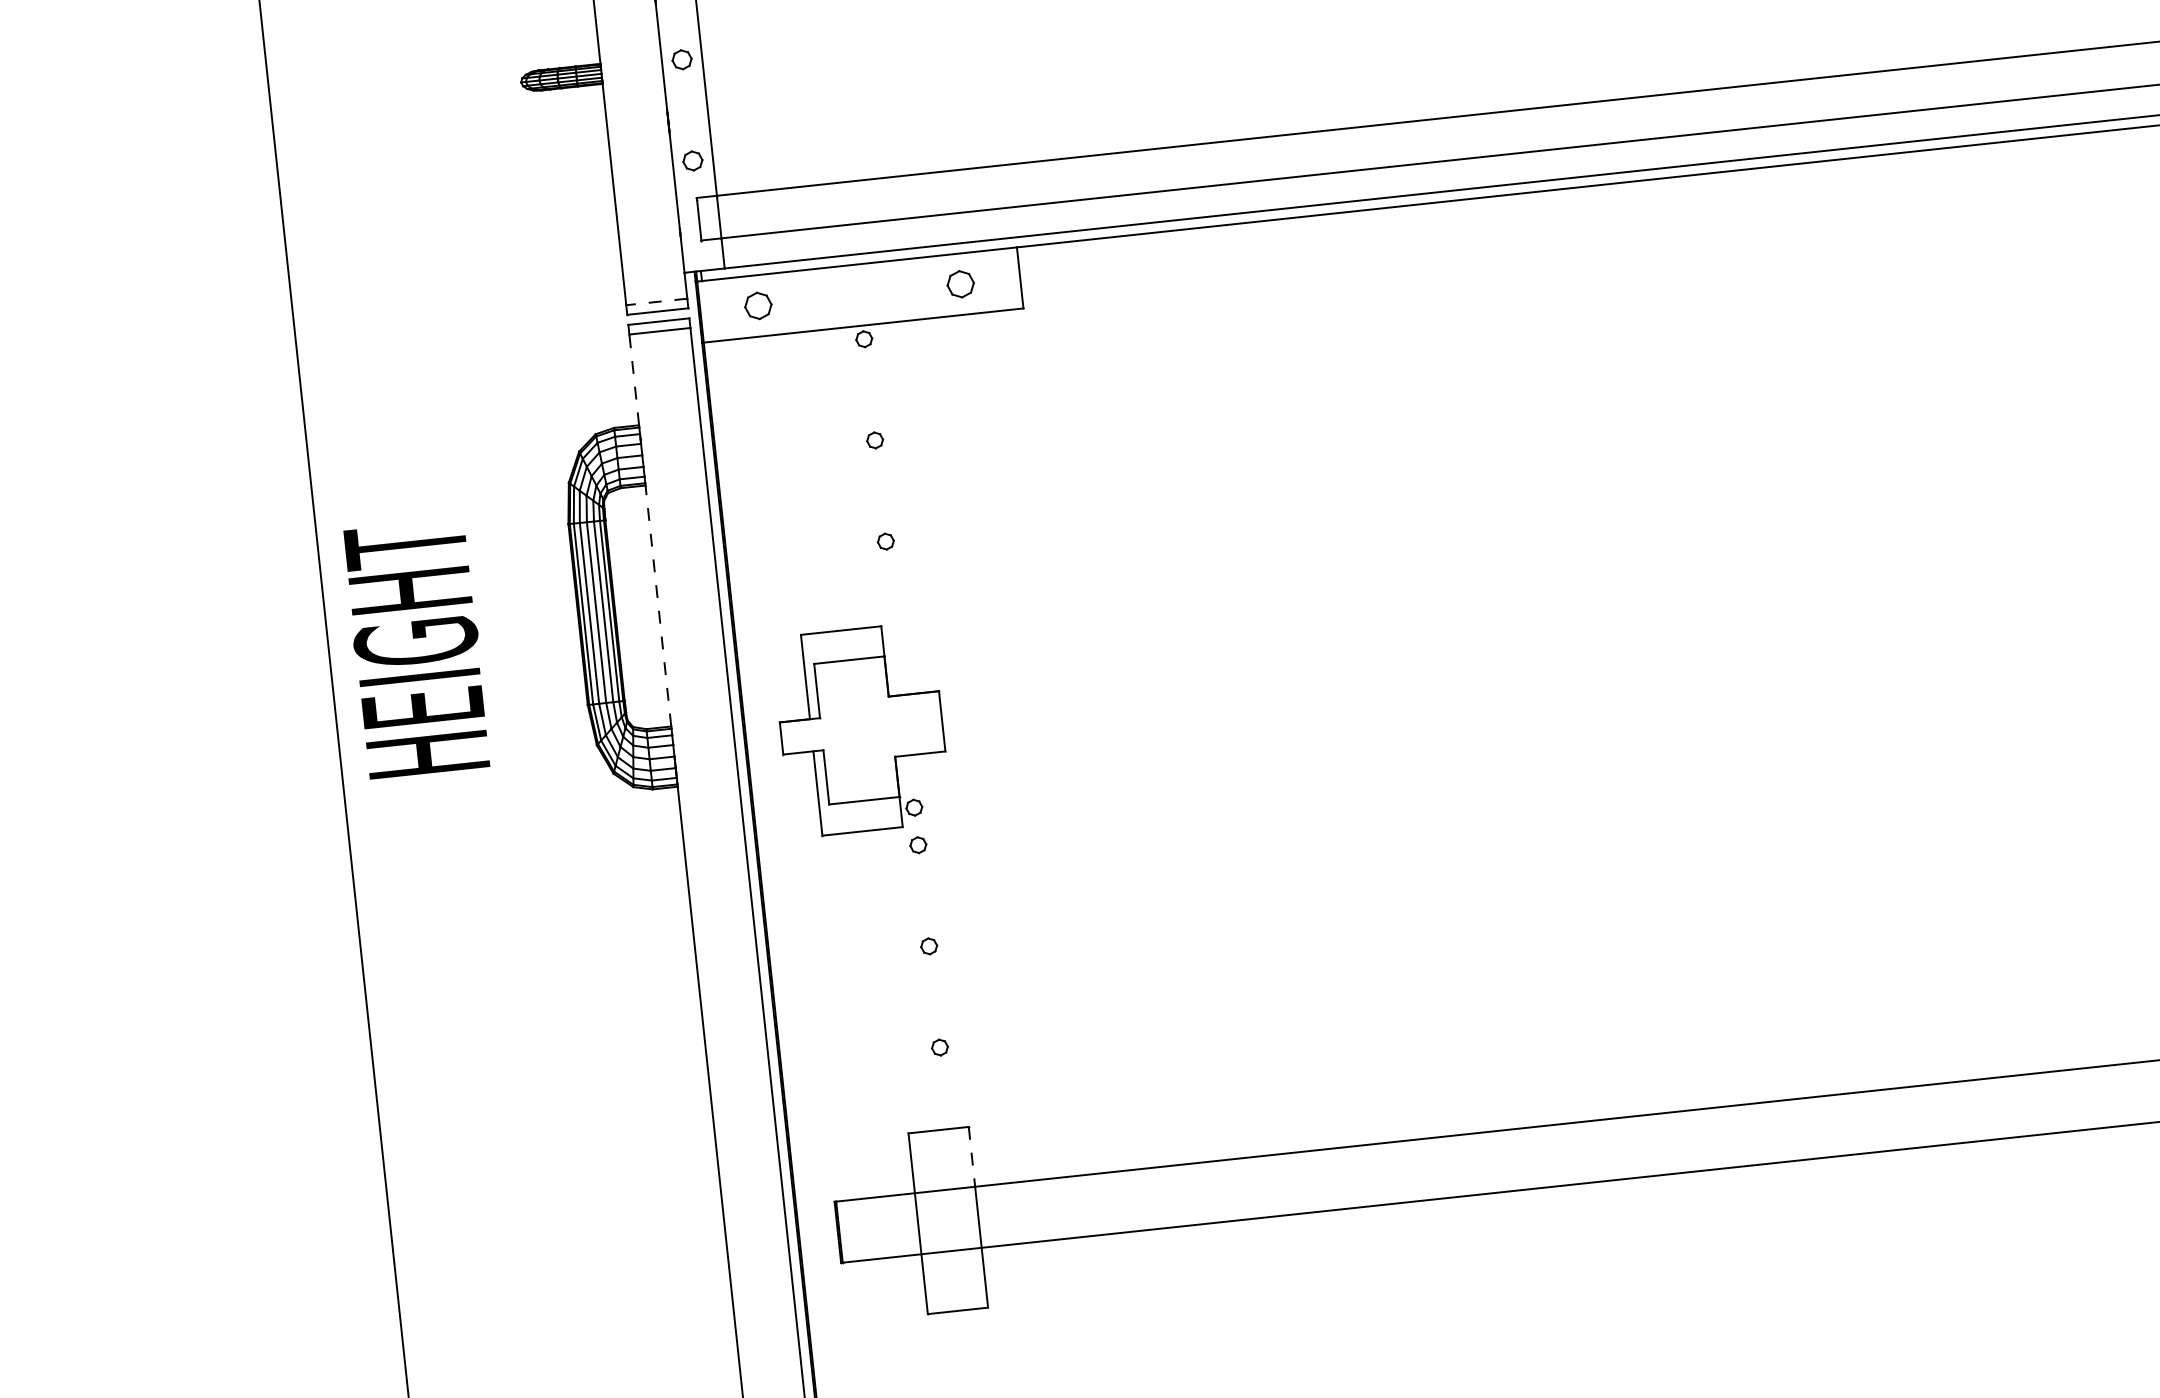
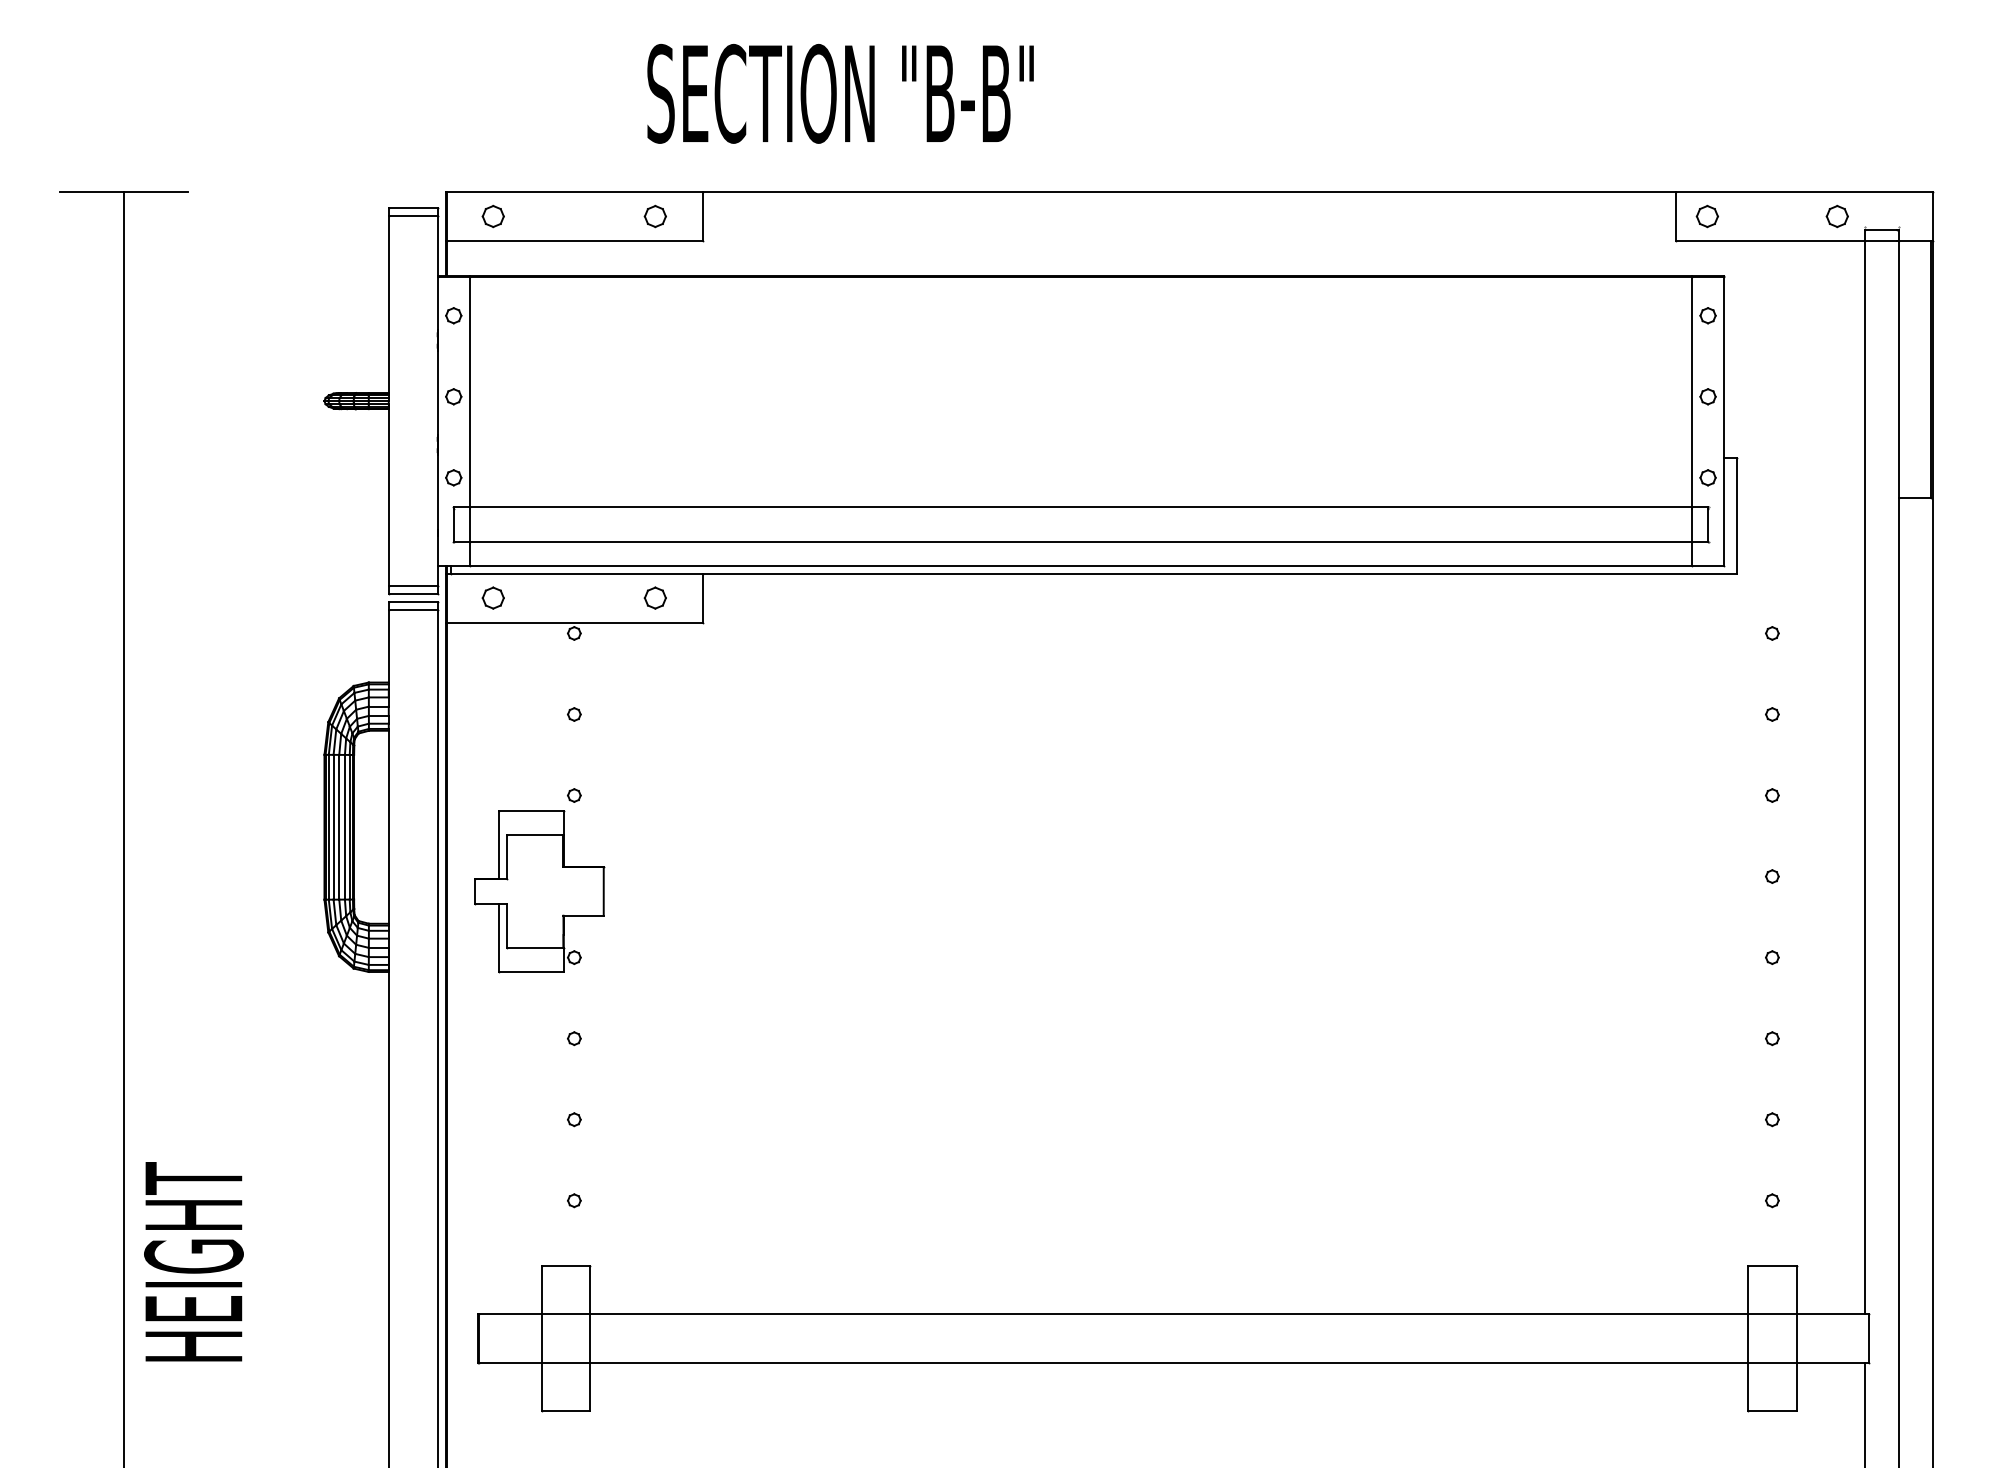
line: (655, 302) -> (412, 586), dashed -> solid
line: (633, 379) -> (388, 645), dashed -> solid
line: (657, 605) -> (388, 826), dashed -> solid
text: (416, 648) -> (193, 1261), moved
part: (861, 729) -> (539, 891), moved
line: (971, 1156) -> (590, 1289), dashed -> solid

